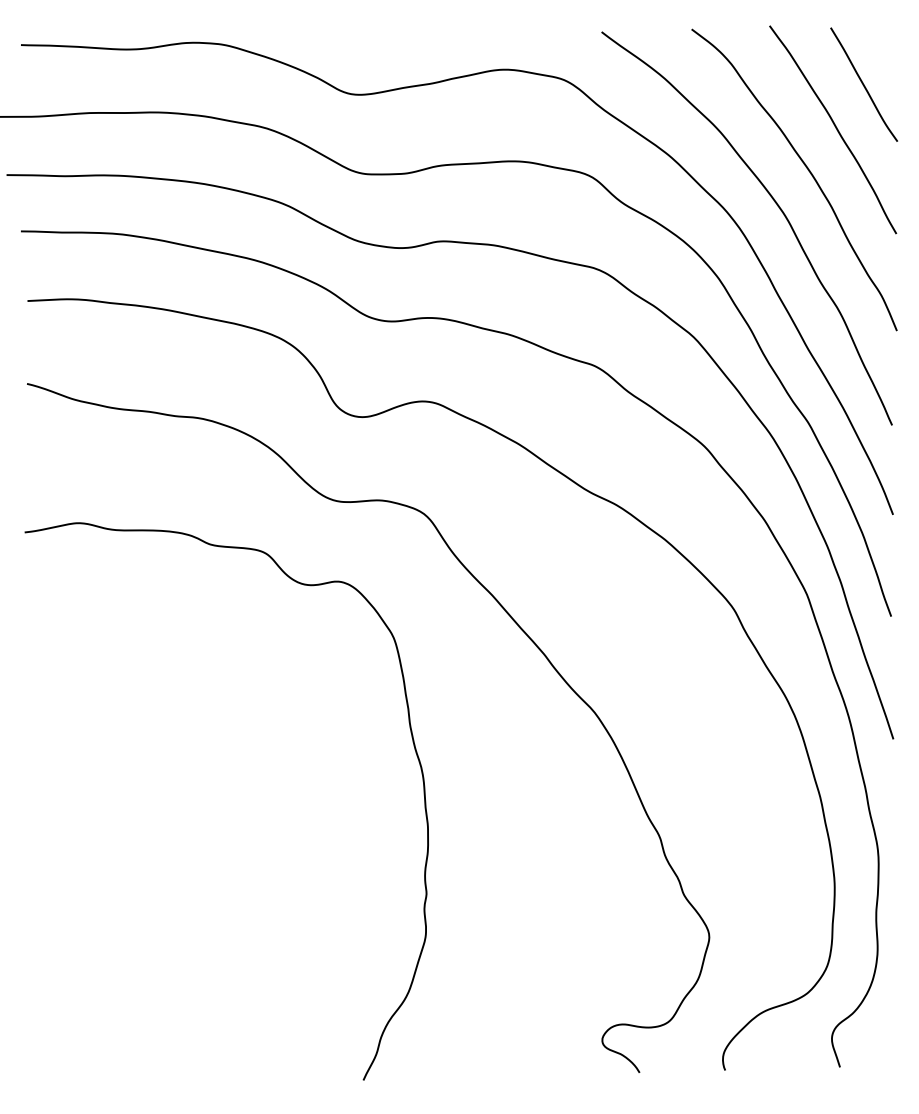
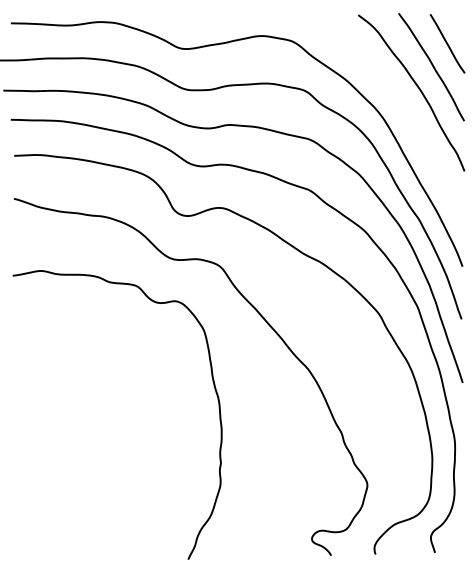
curve: (777, 207) -> (402, 107), removed

